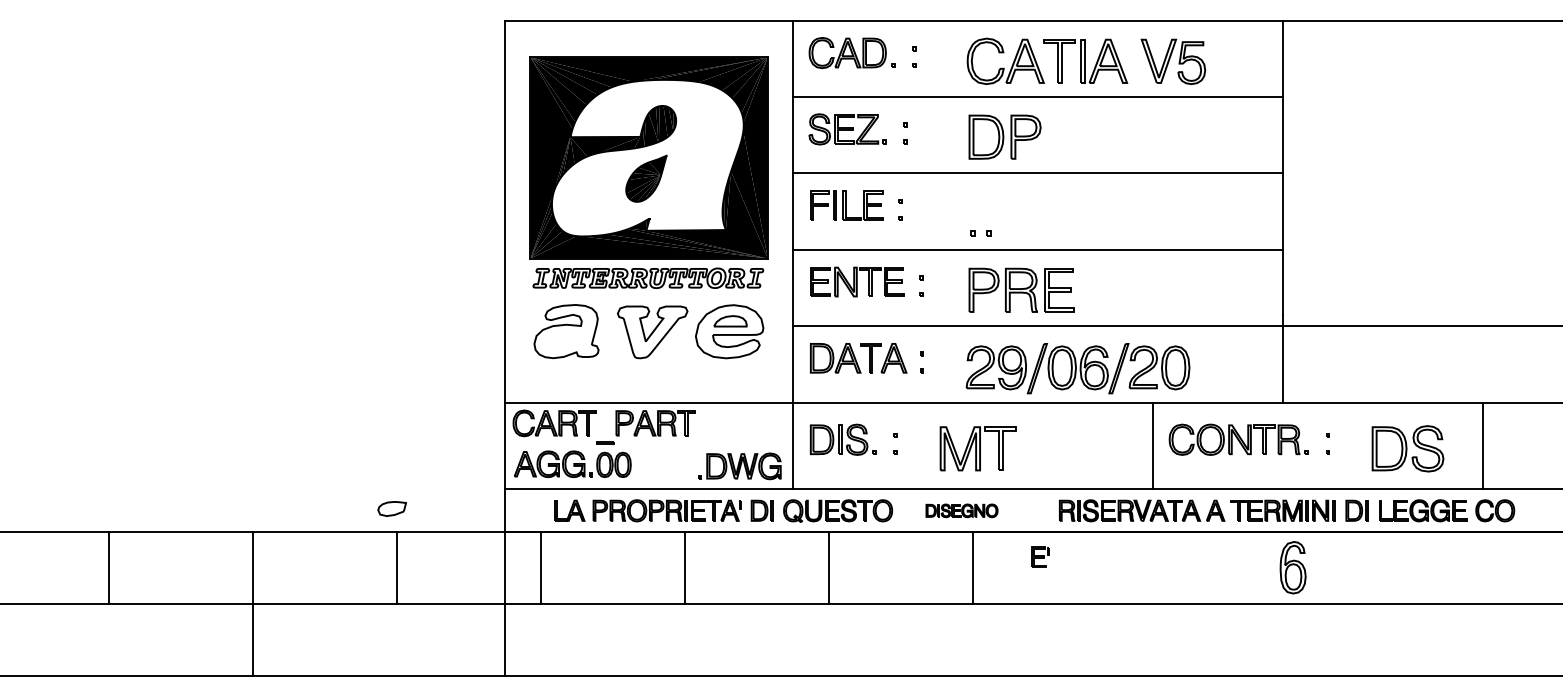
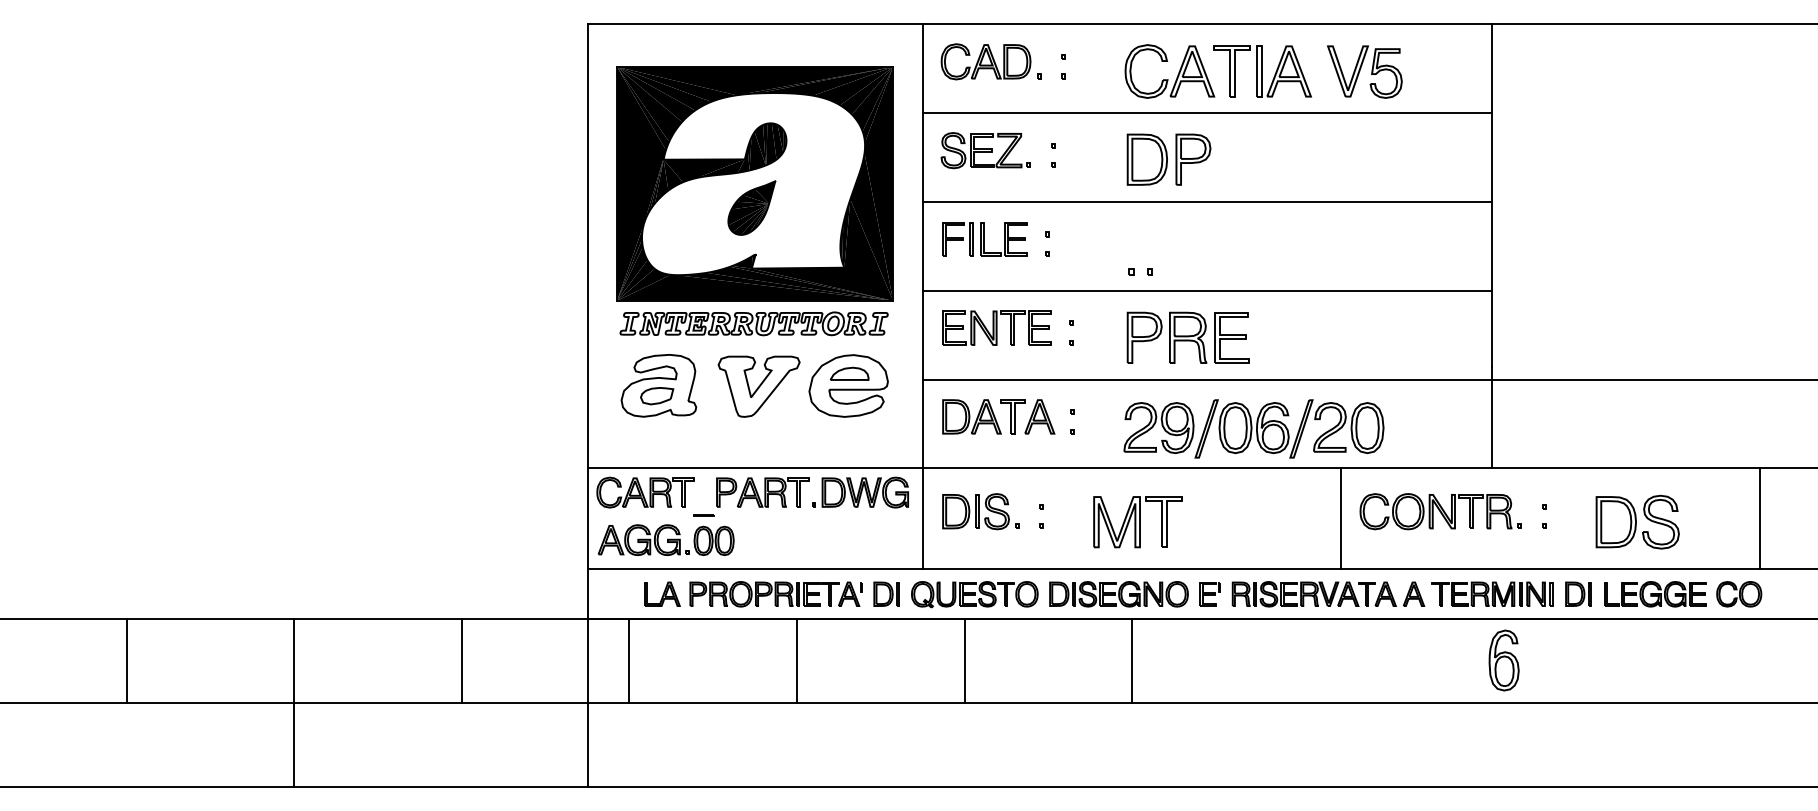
line: (1483, 445) -> (1760, 518), moved
part: (739, 466) -> (860, 492), moved
part: (392, 509) -> (657, 396), moved
part: (961, 510) -> (1118, 594), size x1.67
part: (1039, 557) -> (1209, 594), moved

